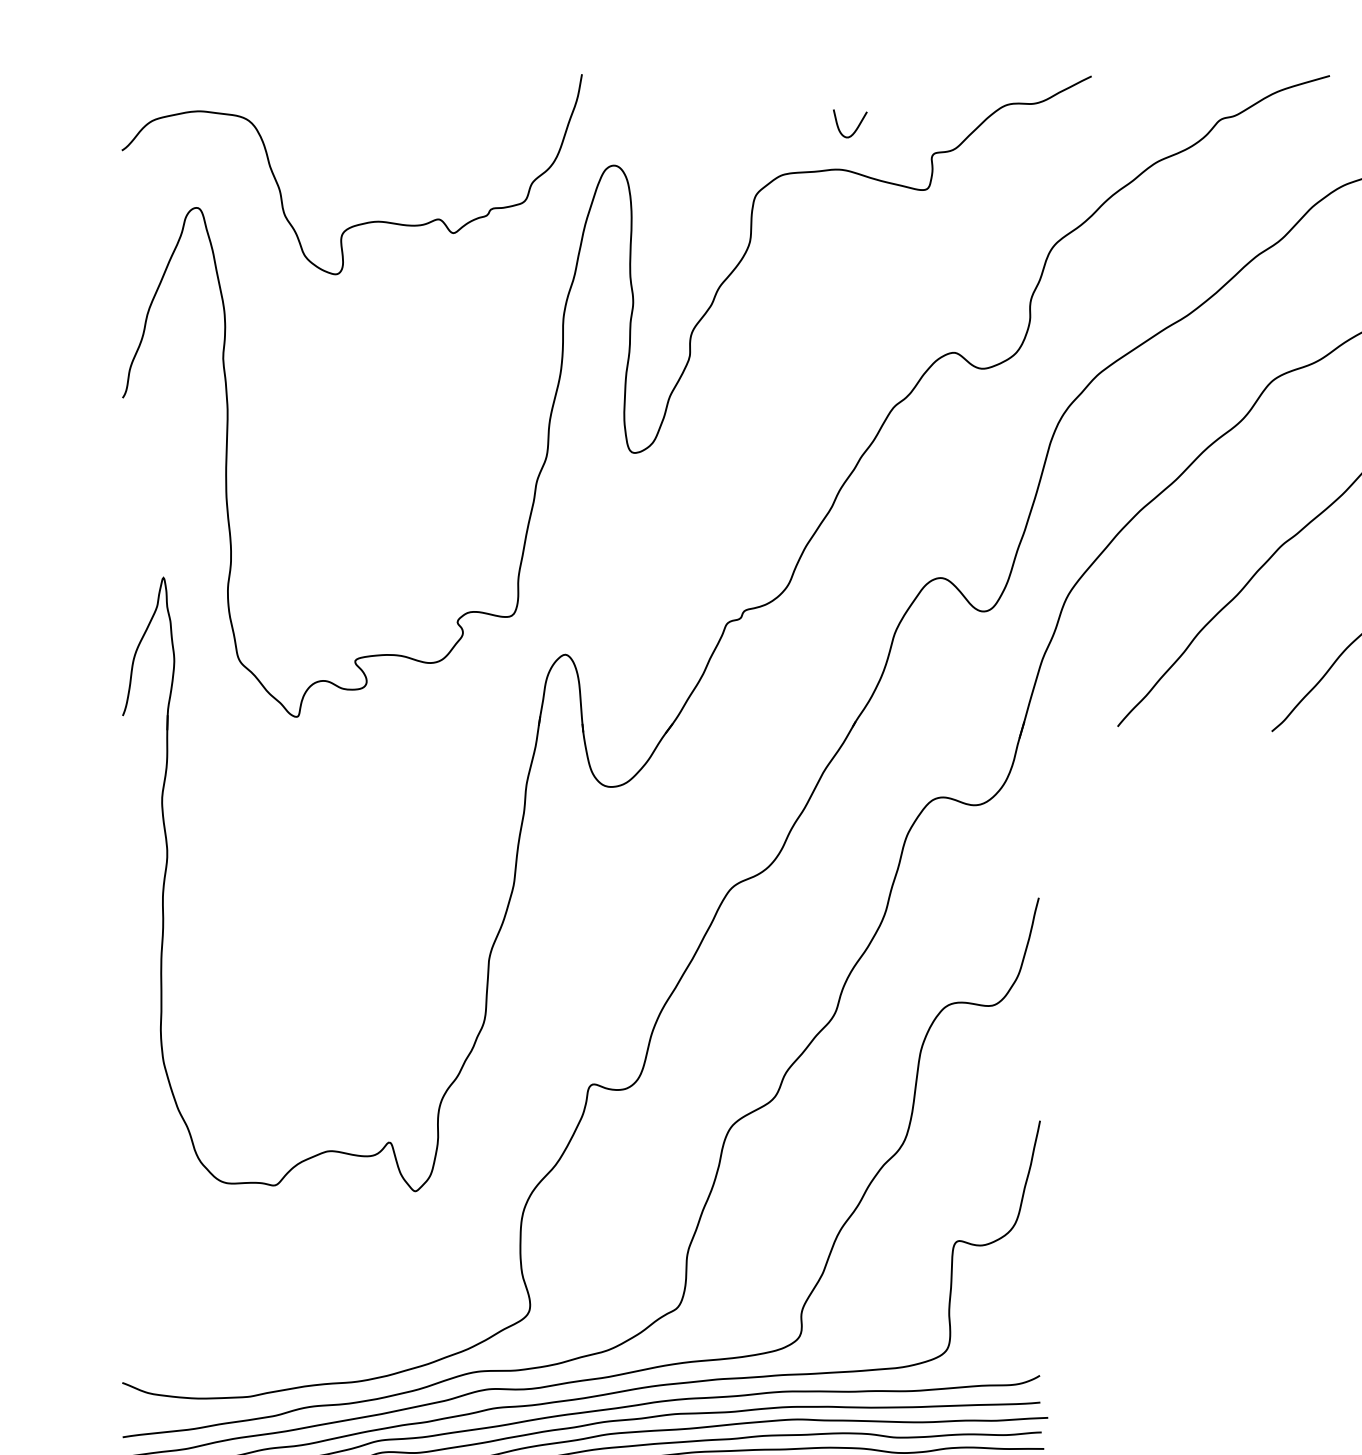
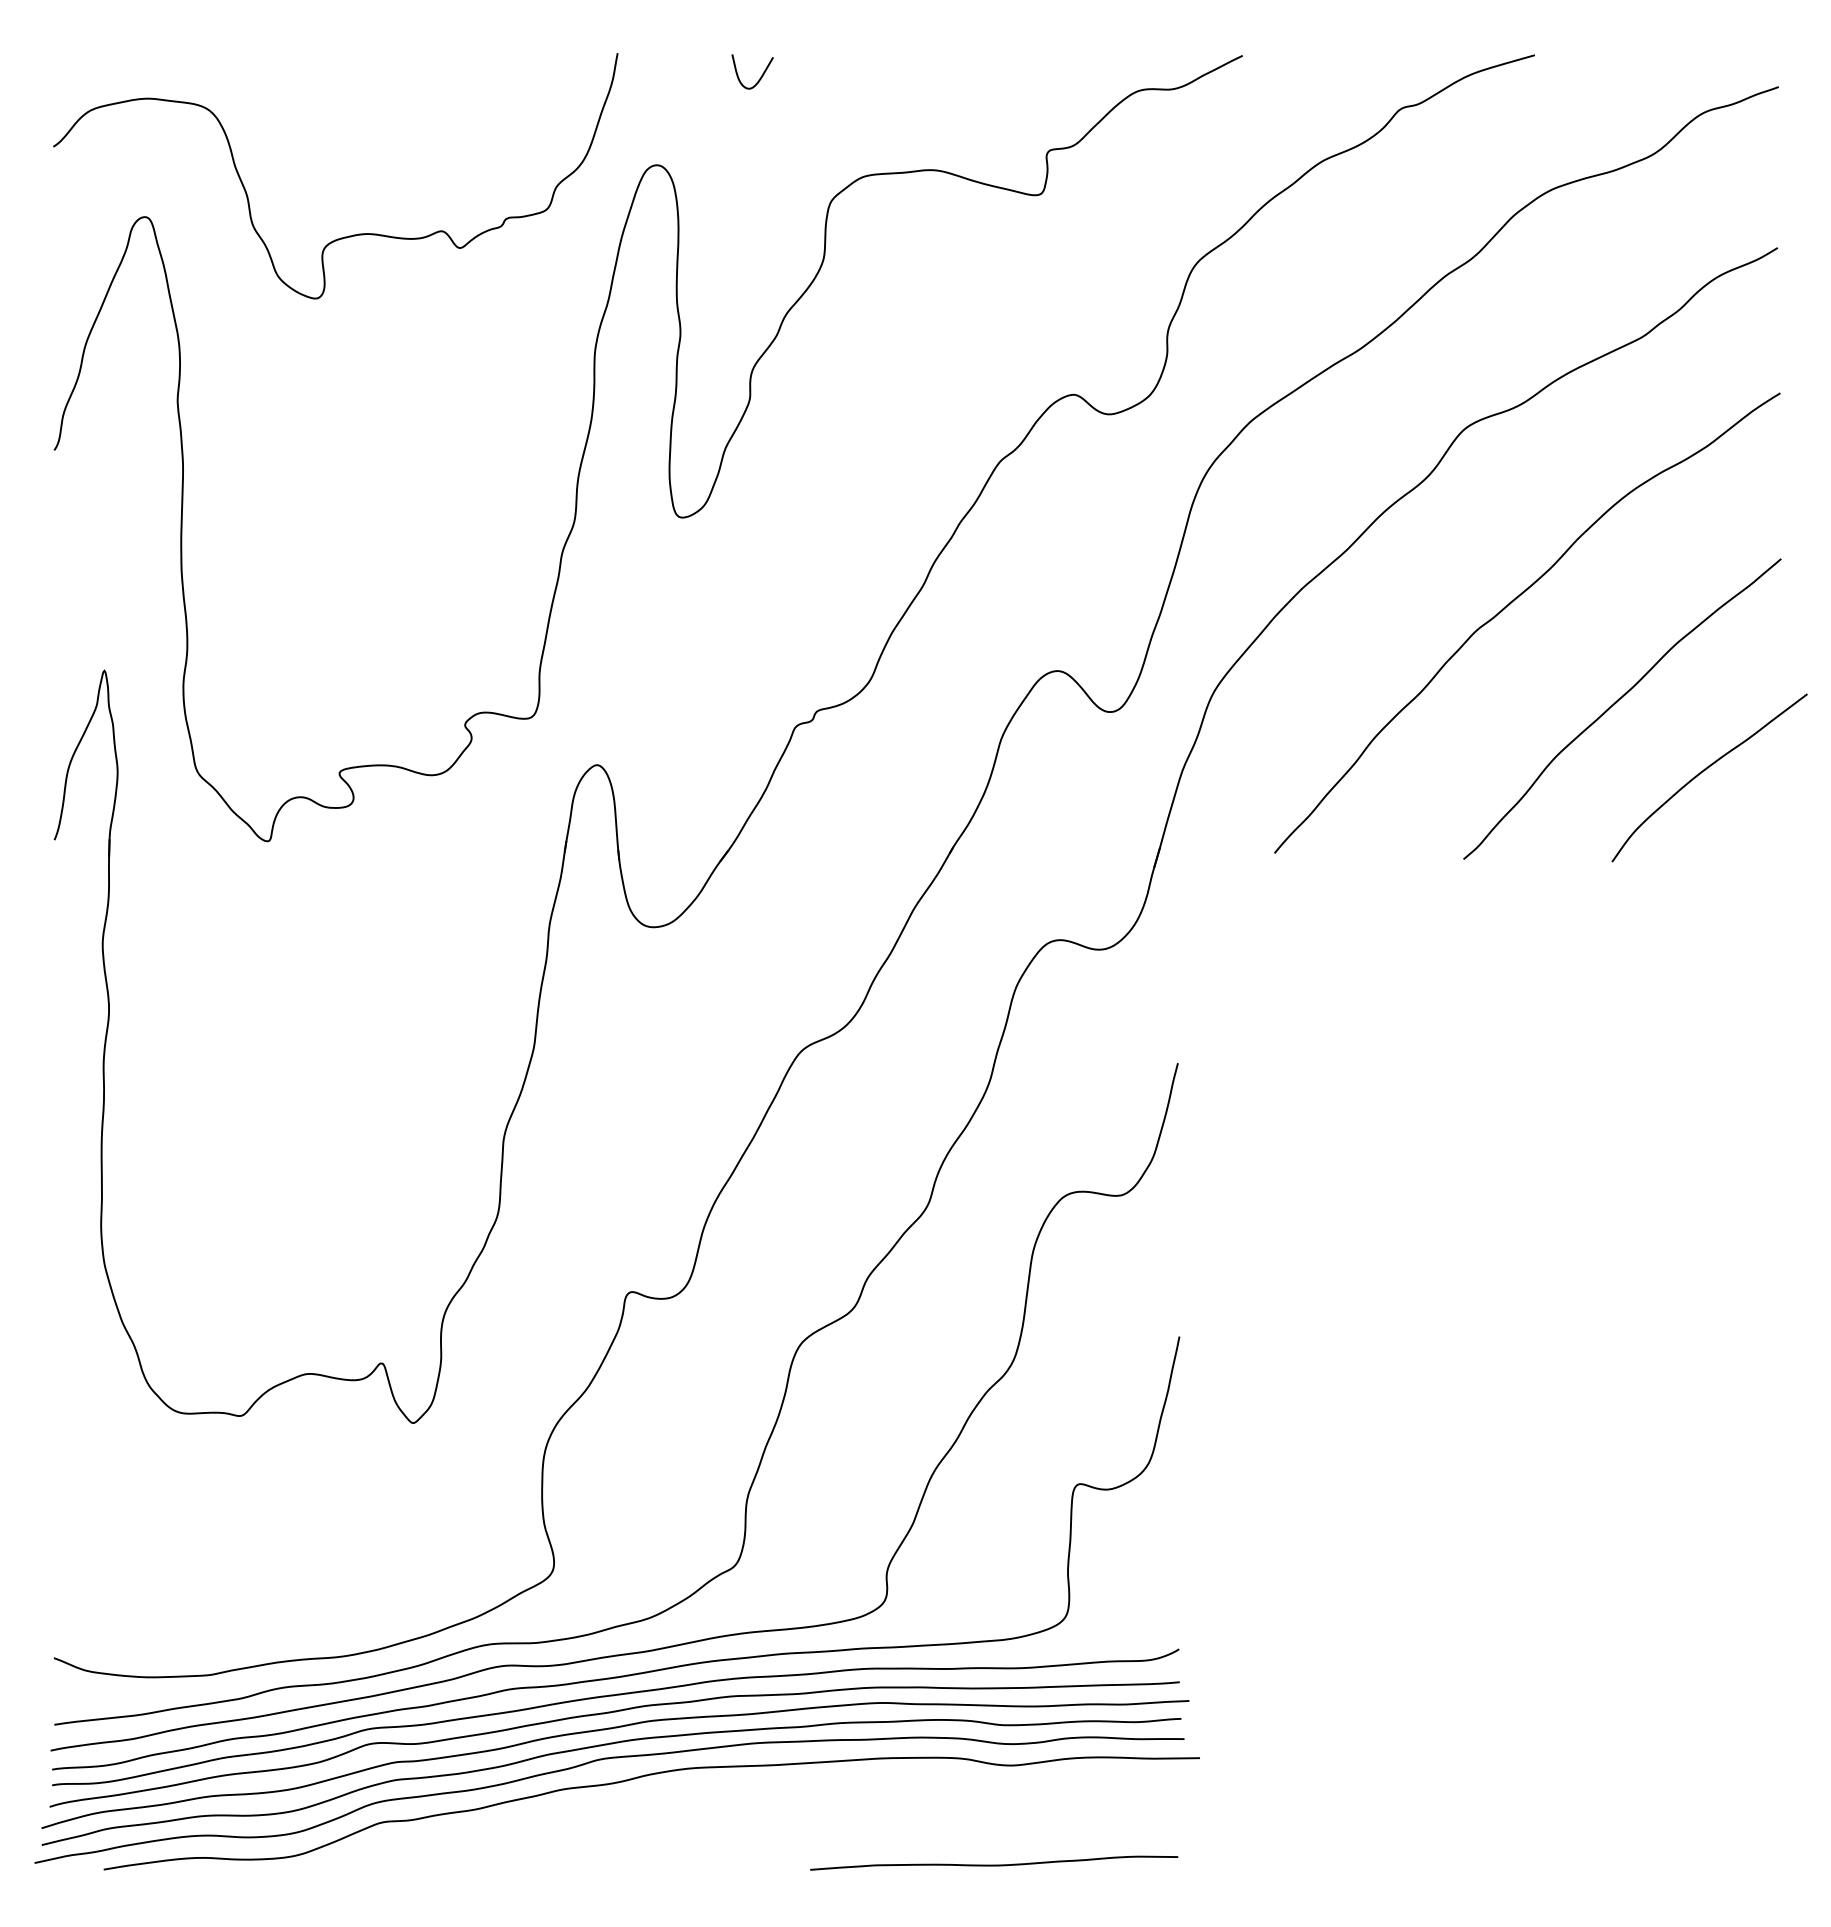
curve: (857, 126) -> (761, 75), moved

